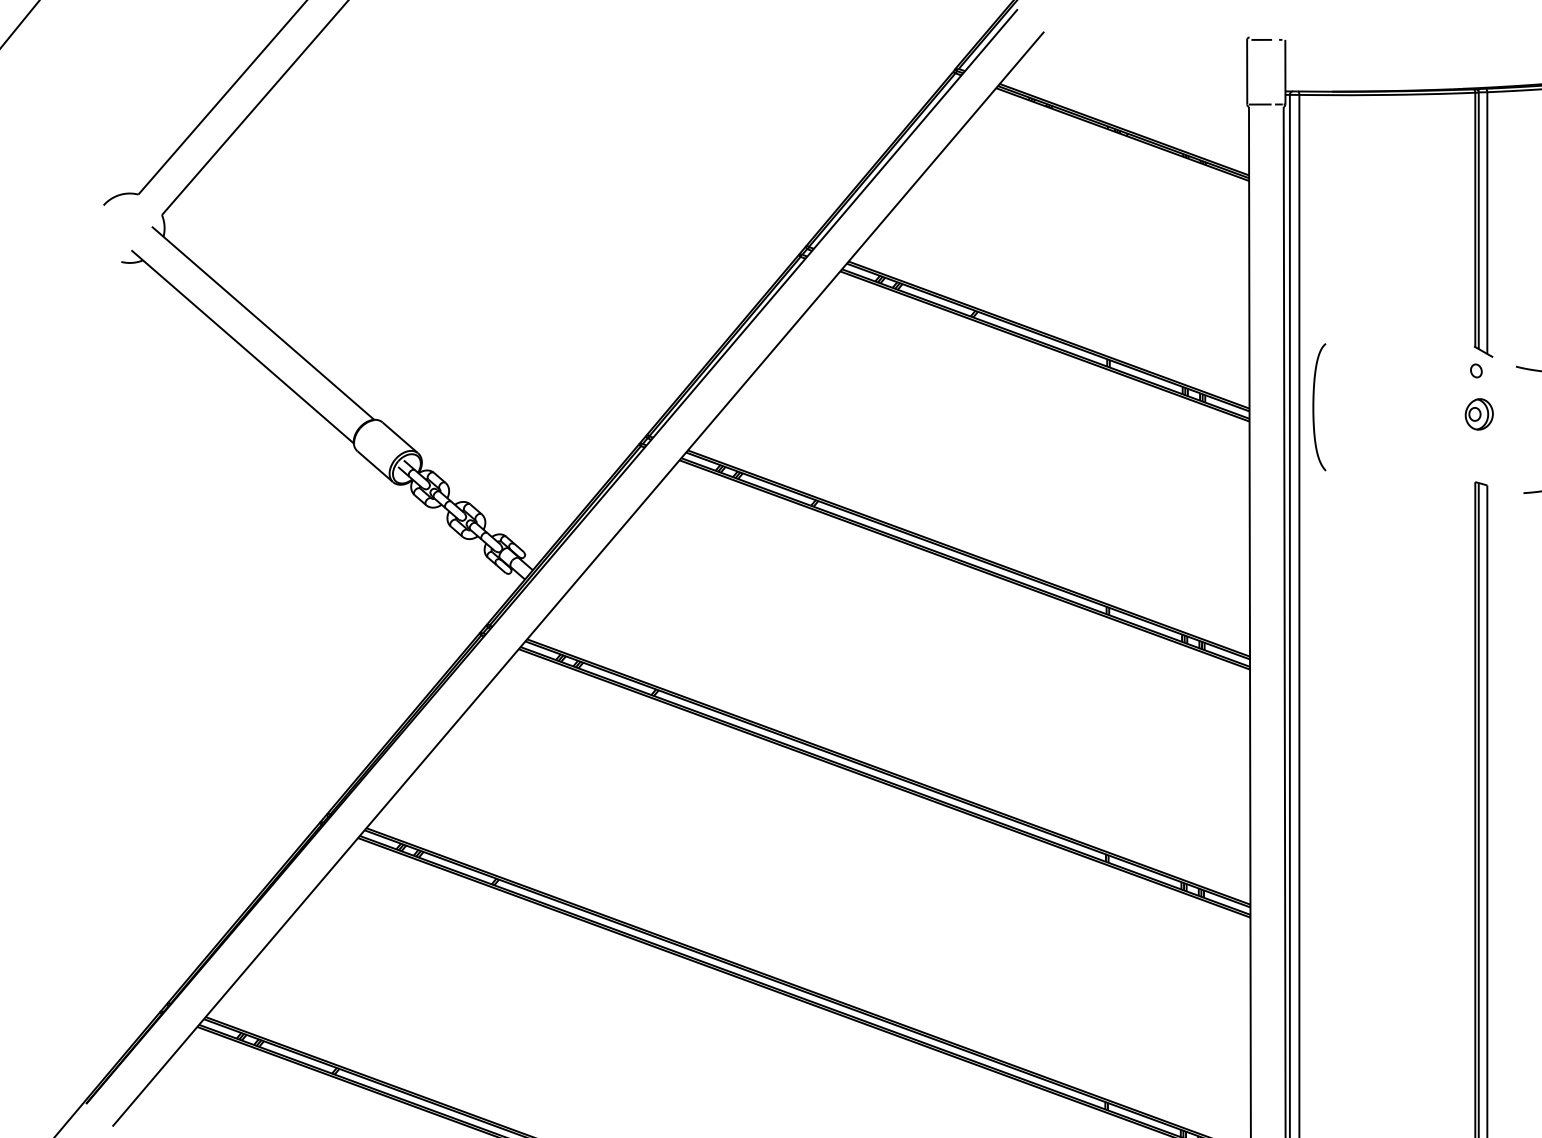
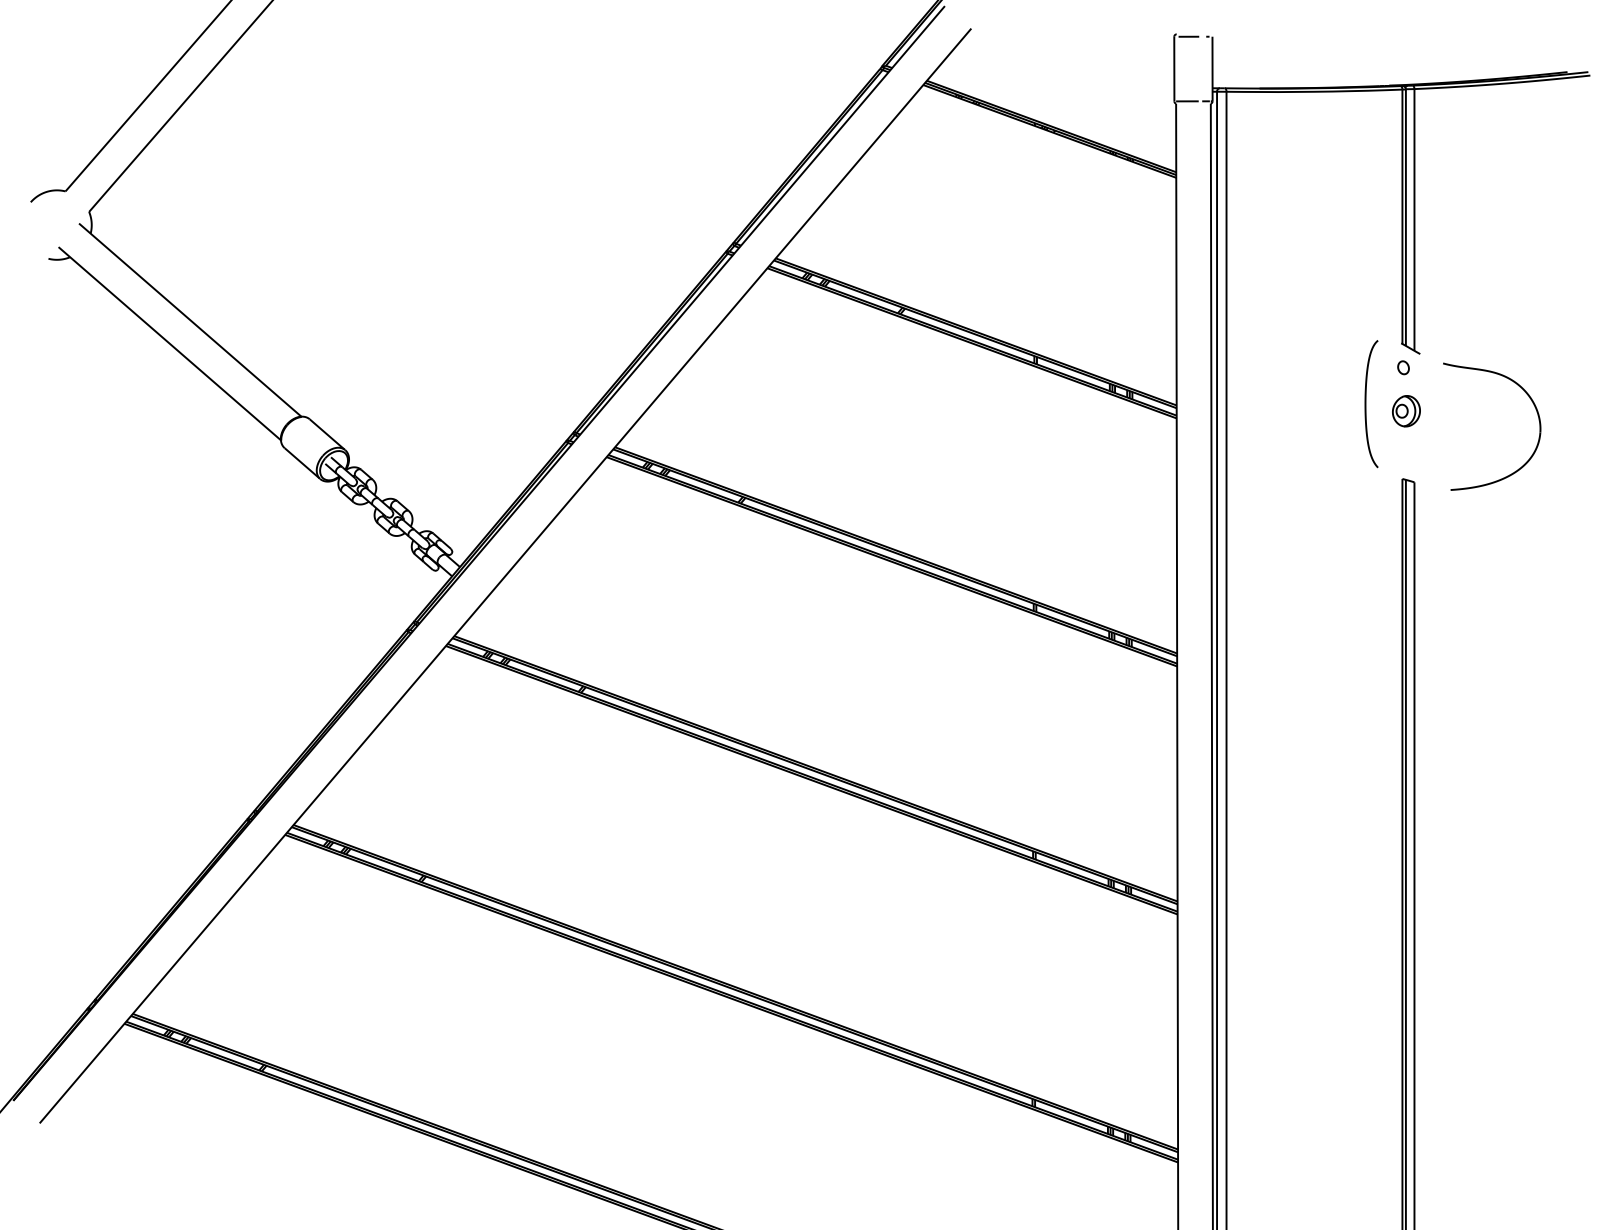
curve: (1314, 407) -> (1366, 404), moved

